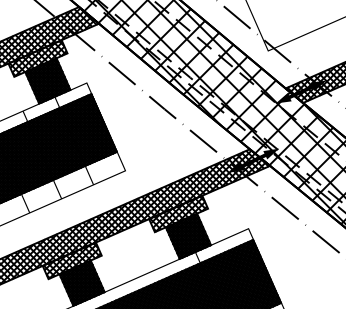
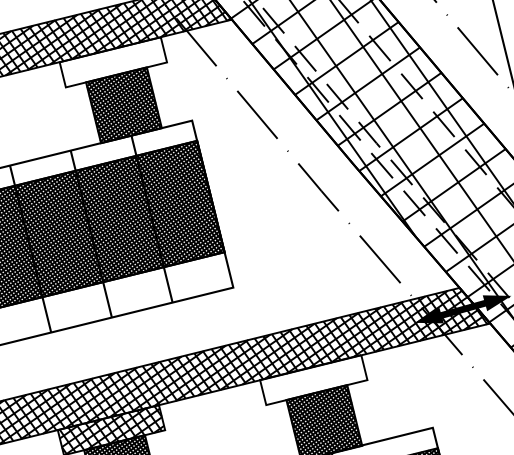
hatch: (37, 58) -> (112, 62), removed
hatch: (178, 213) -> (313, 379), removed

